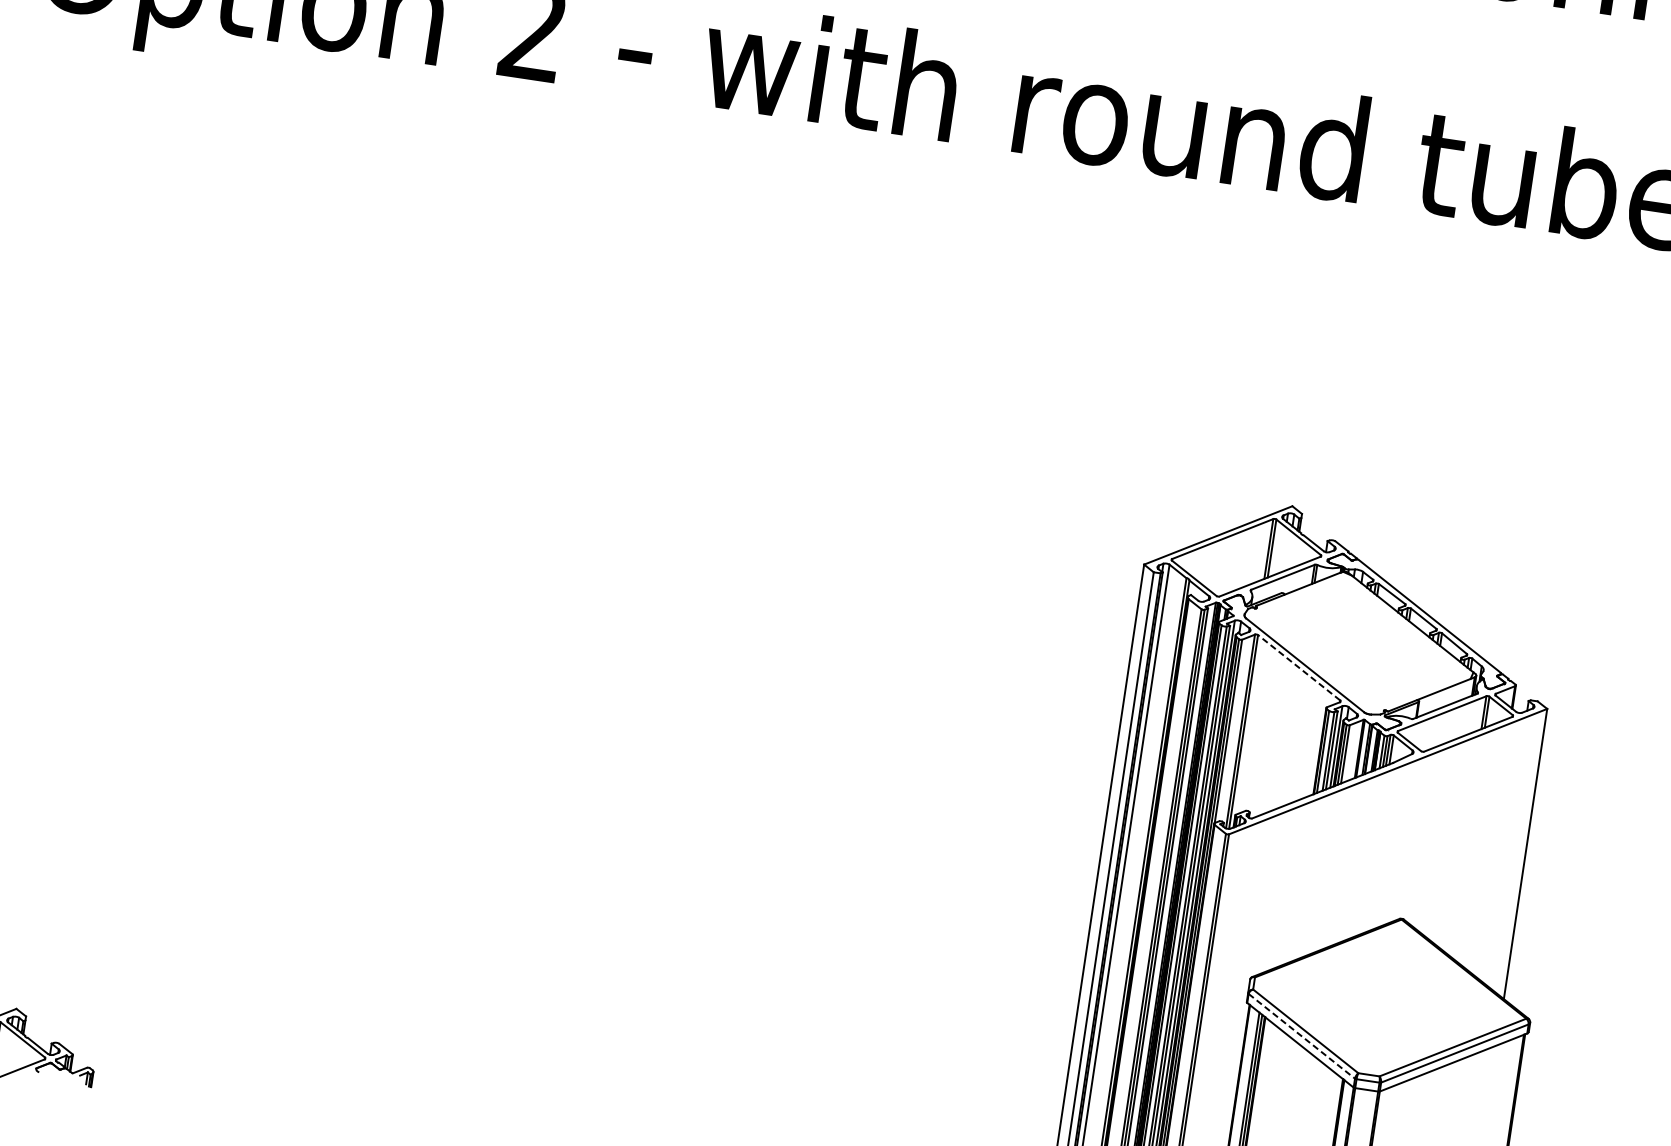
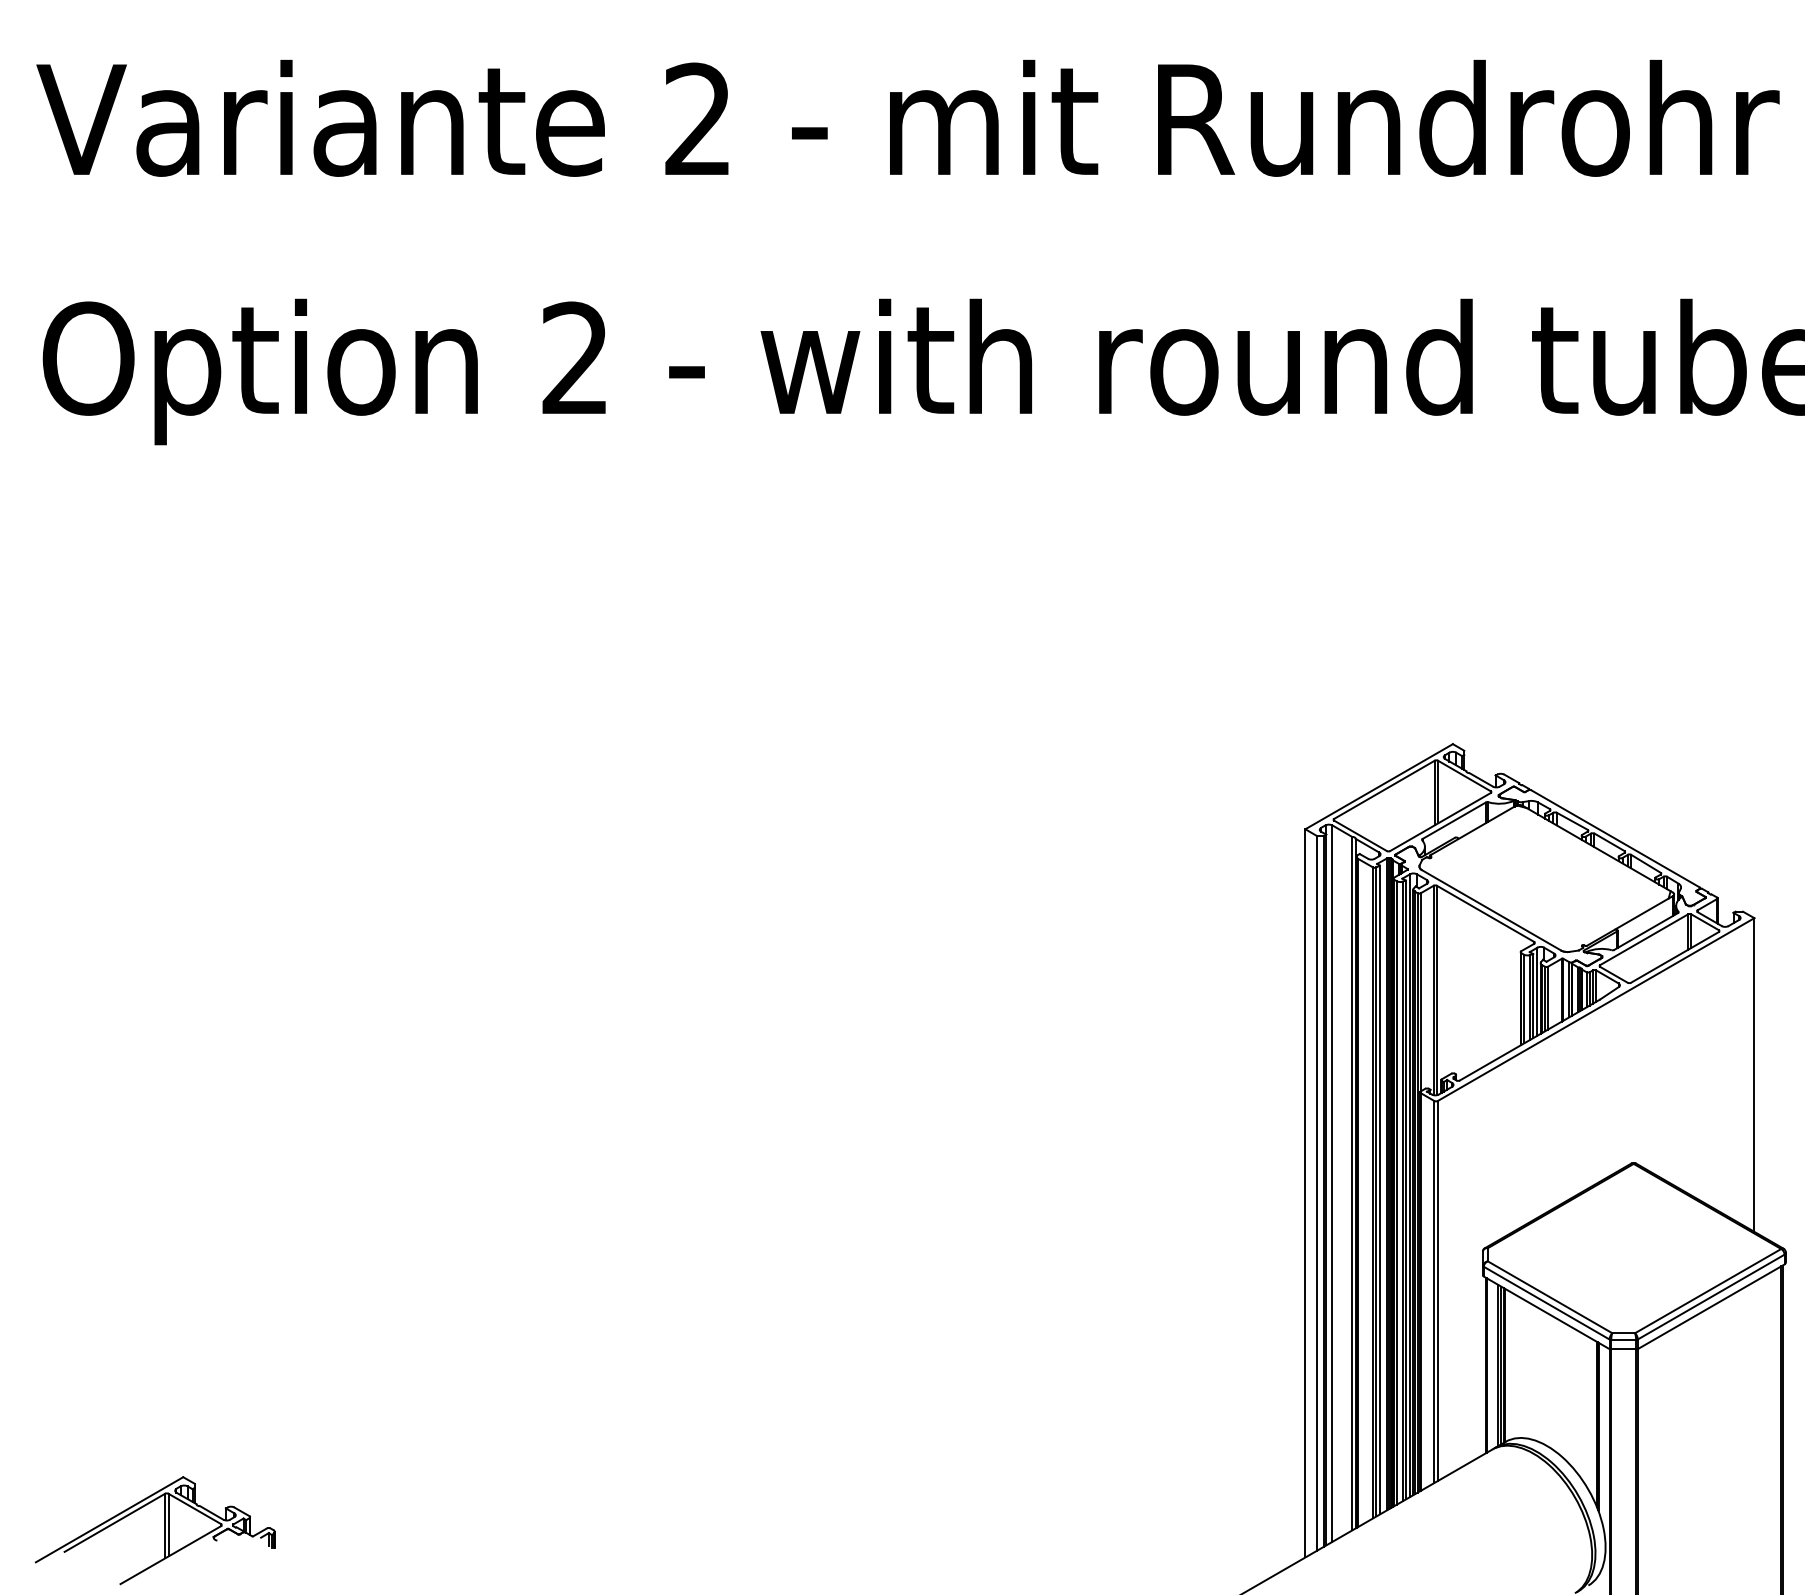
line: (1299, 667) -> (1485, 913), dashed -> solid
line: (1301, 1036) -> (1546, 1303), dashed -> solid

